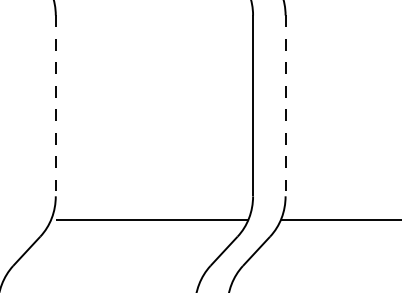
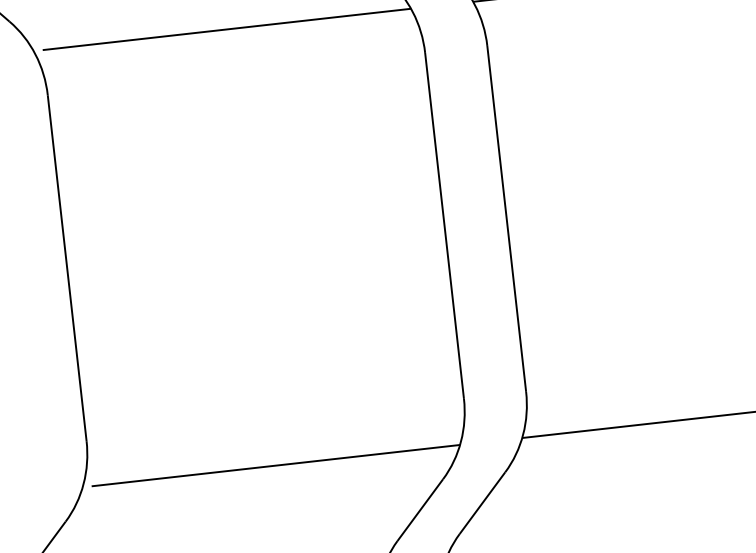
line: (55, 106) -> (66, 269), dashed -> solid
line: (285, 106) -> (506, 220), dashed -> solid

